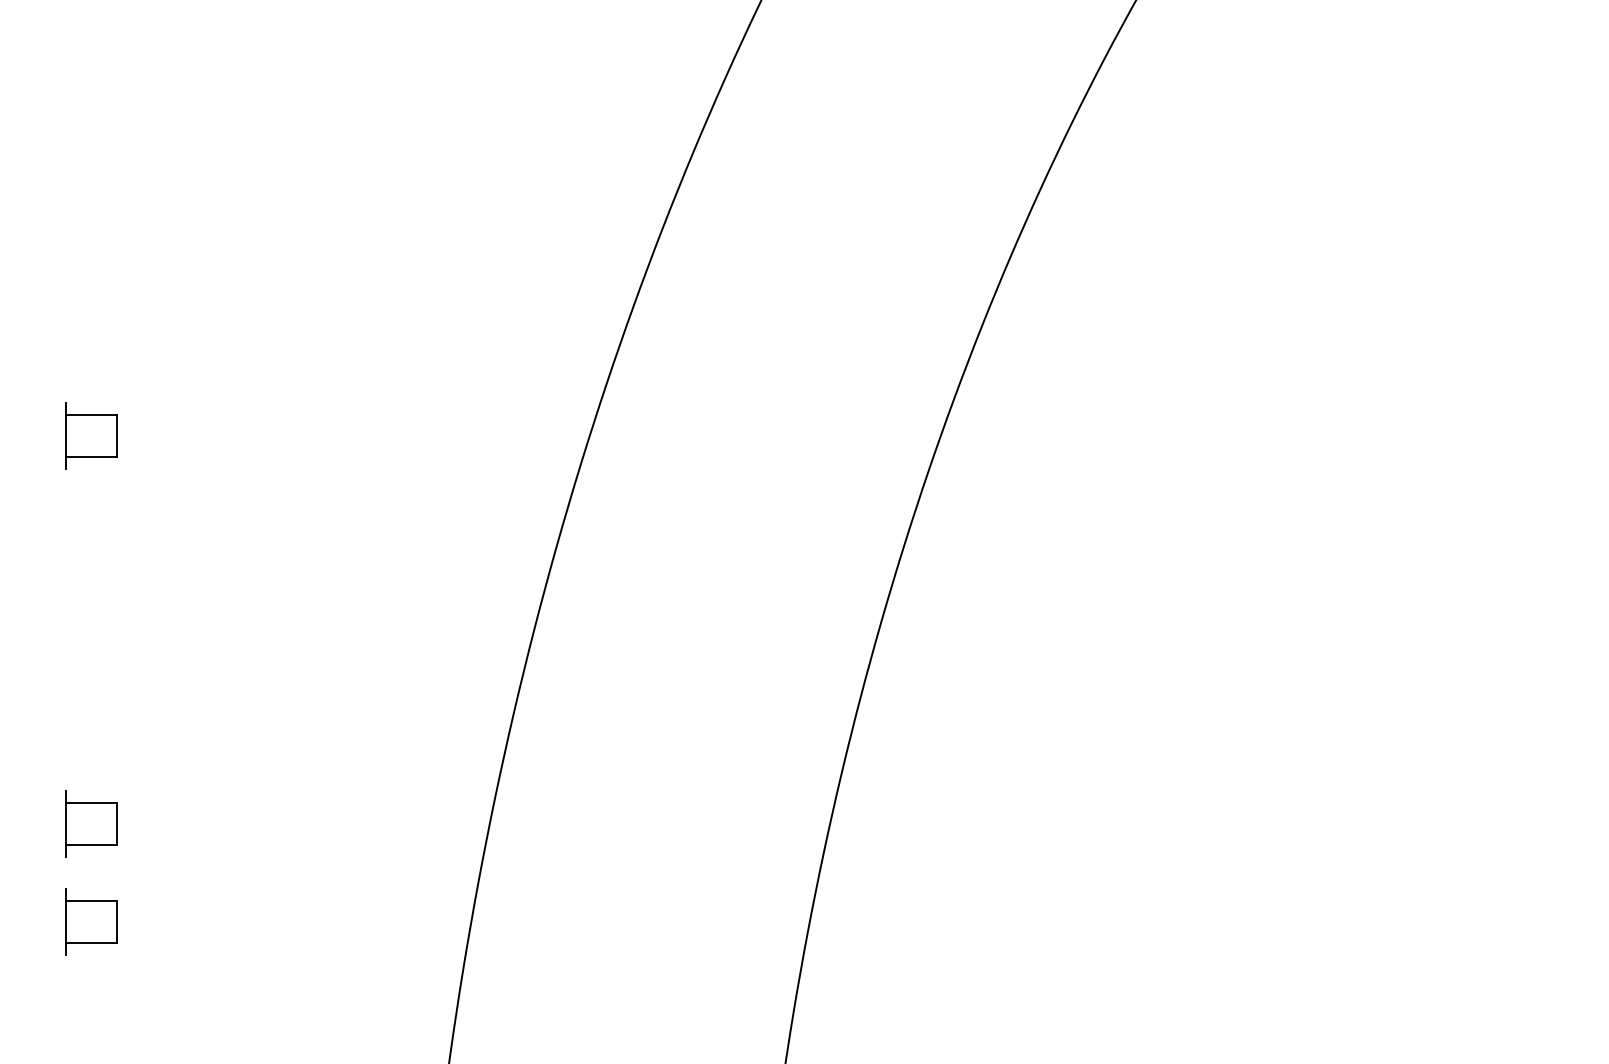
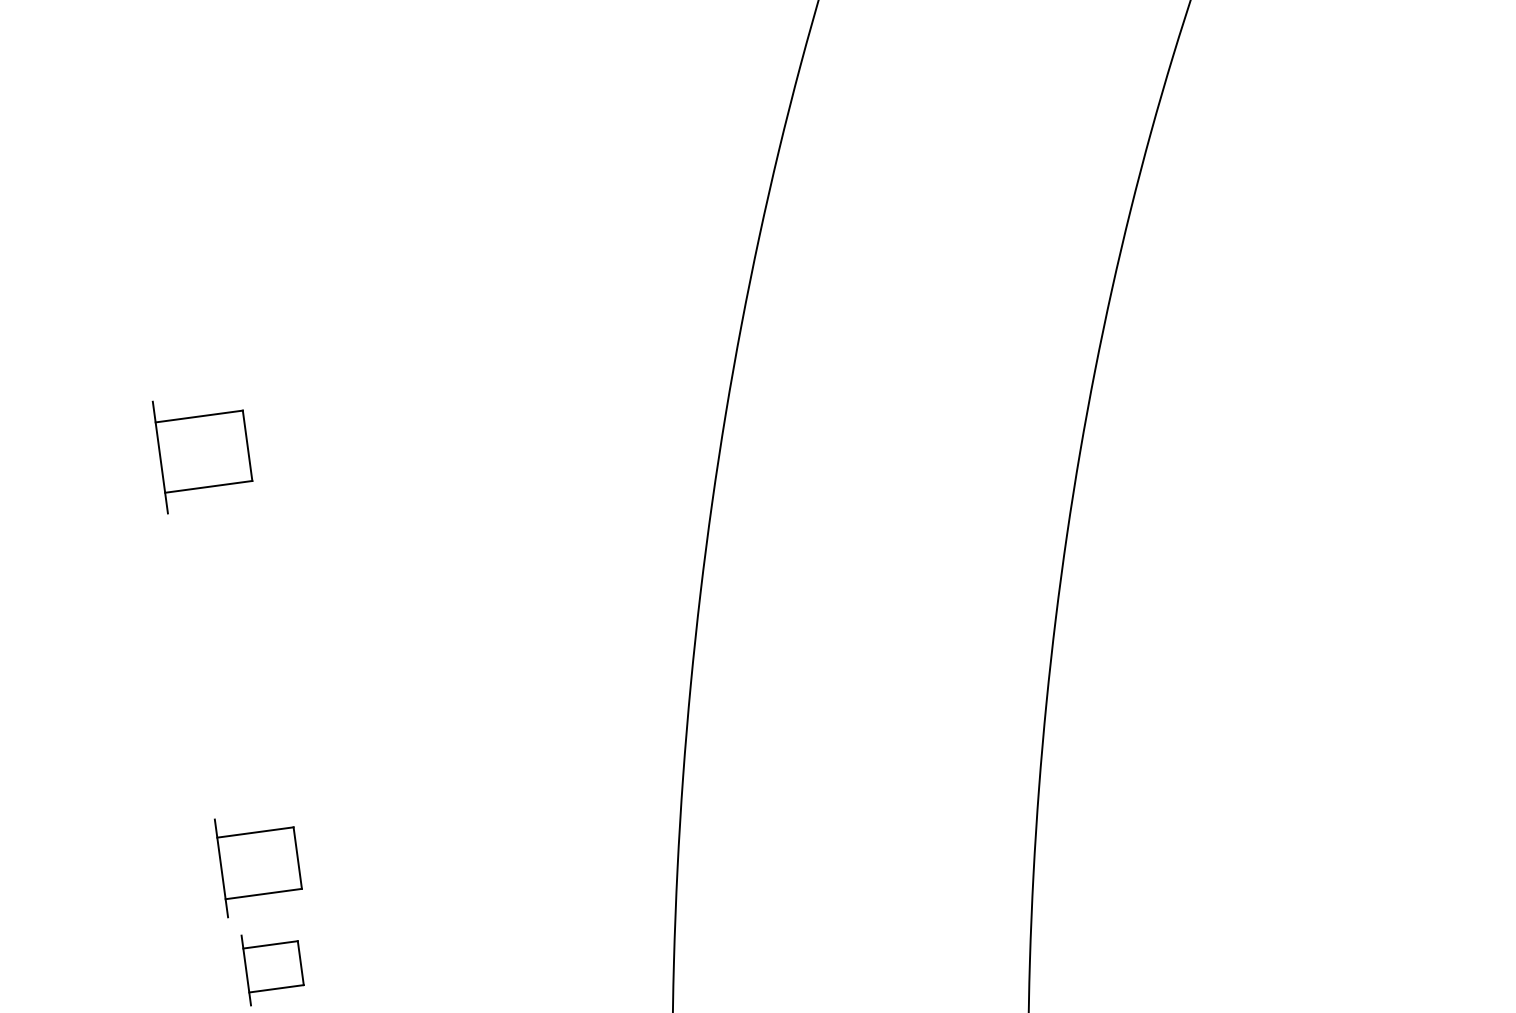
part: (91, 435) -> (203, 451), size x1.6
part: (91, 823) -> (259, 862), size x1.4

